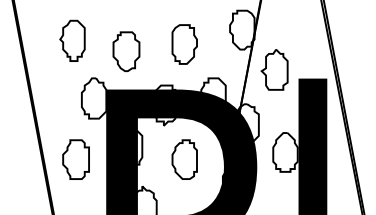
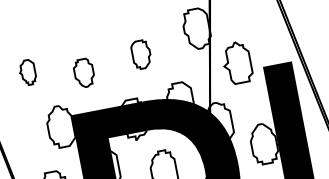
part: (72, 40) -> (27, 72), size x0.6
part: (184, 44) -> (141, 54), size x0.7
part: (126, 51) -> (84, 73), size x0.7

